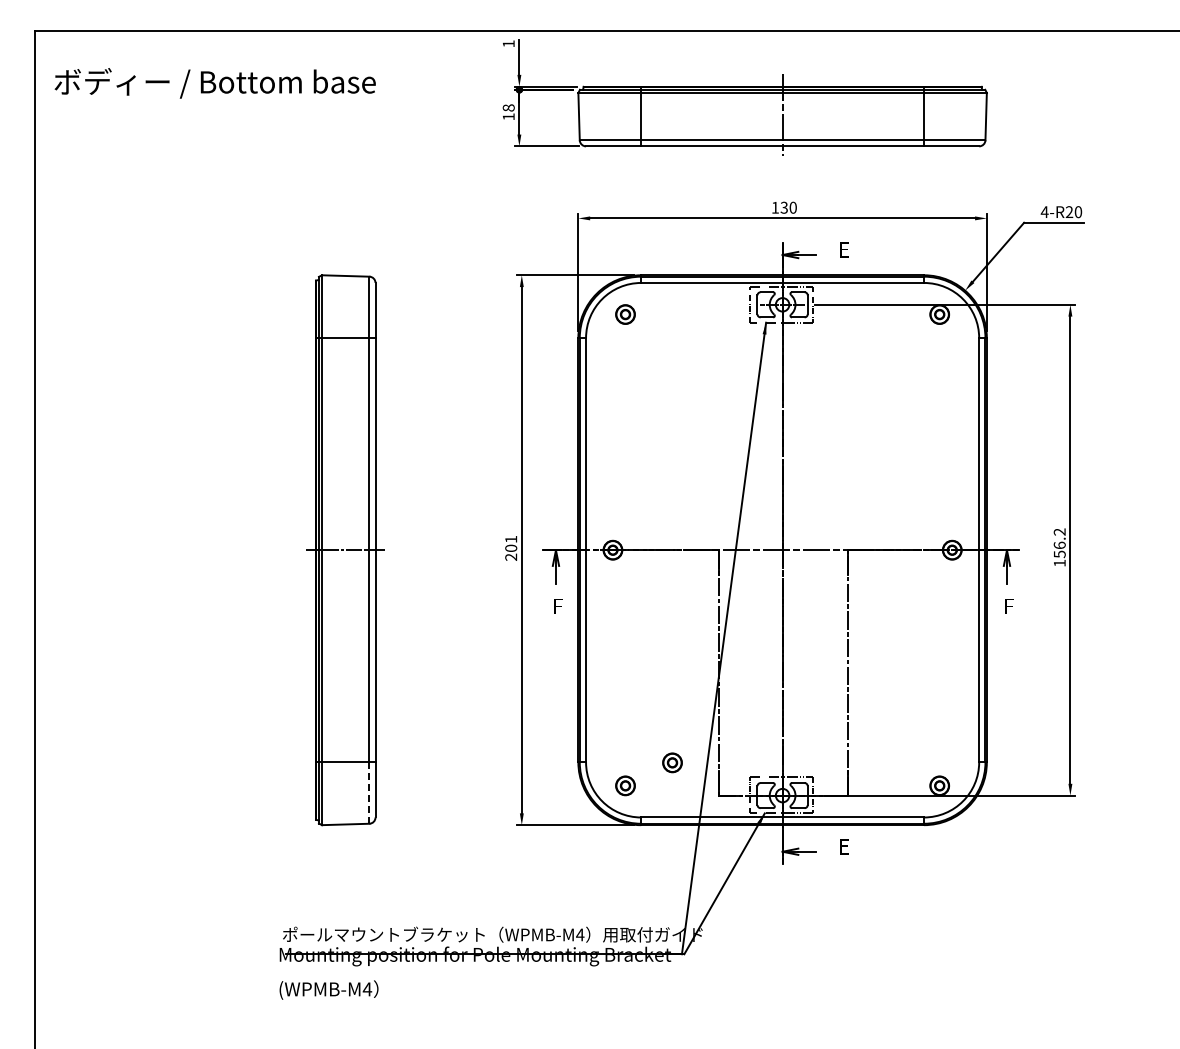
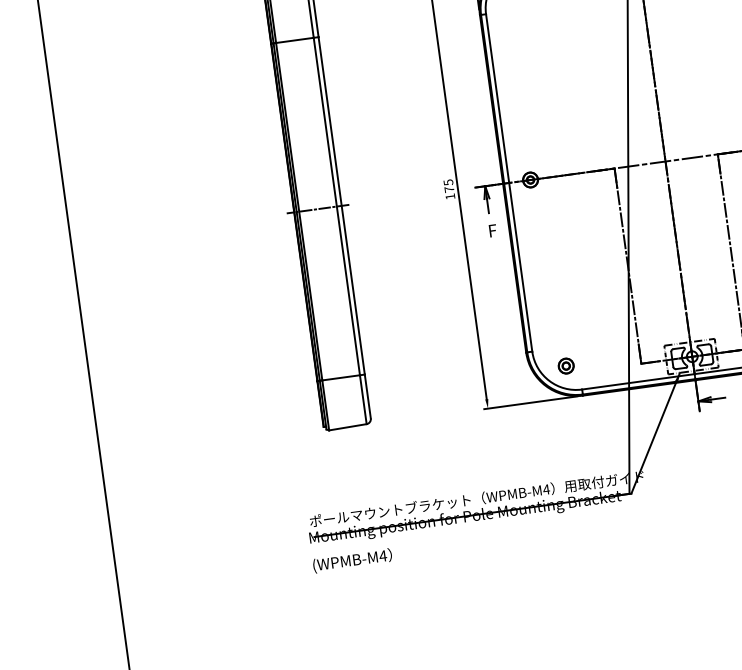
text: (511, 547) -> (449, 188), 201 -> 175
part: (672, 762) -> (601, 342), removed
line: (369, 793) -> (363, 400), dashed -> solid

